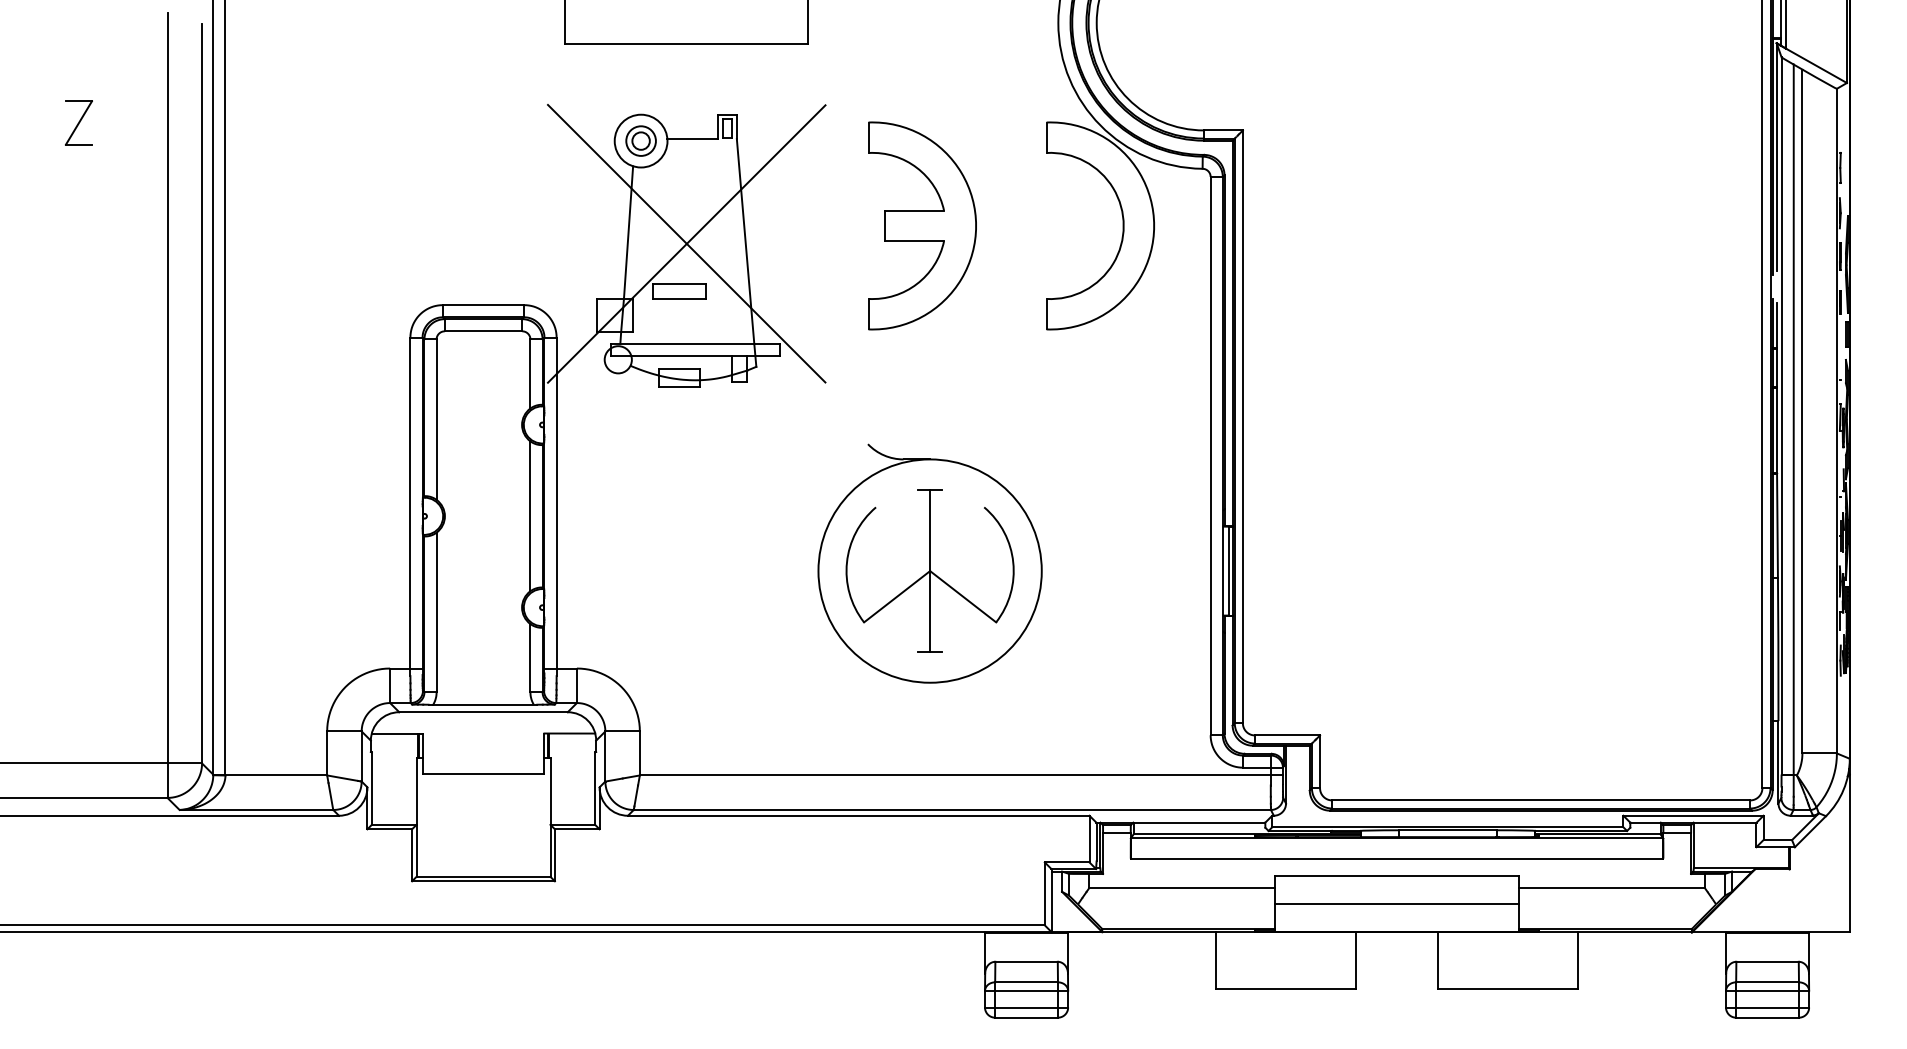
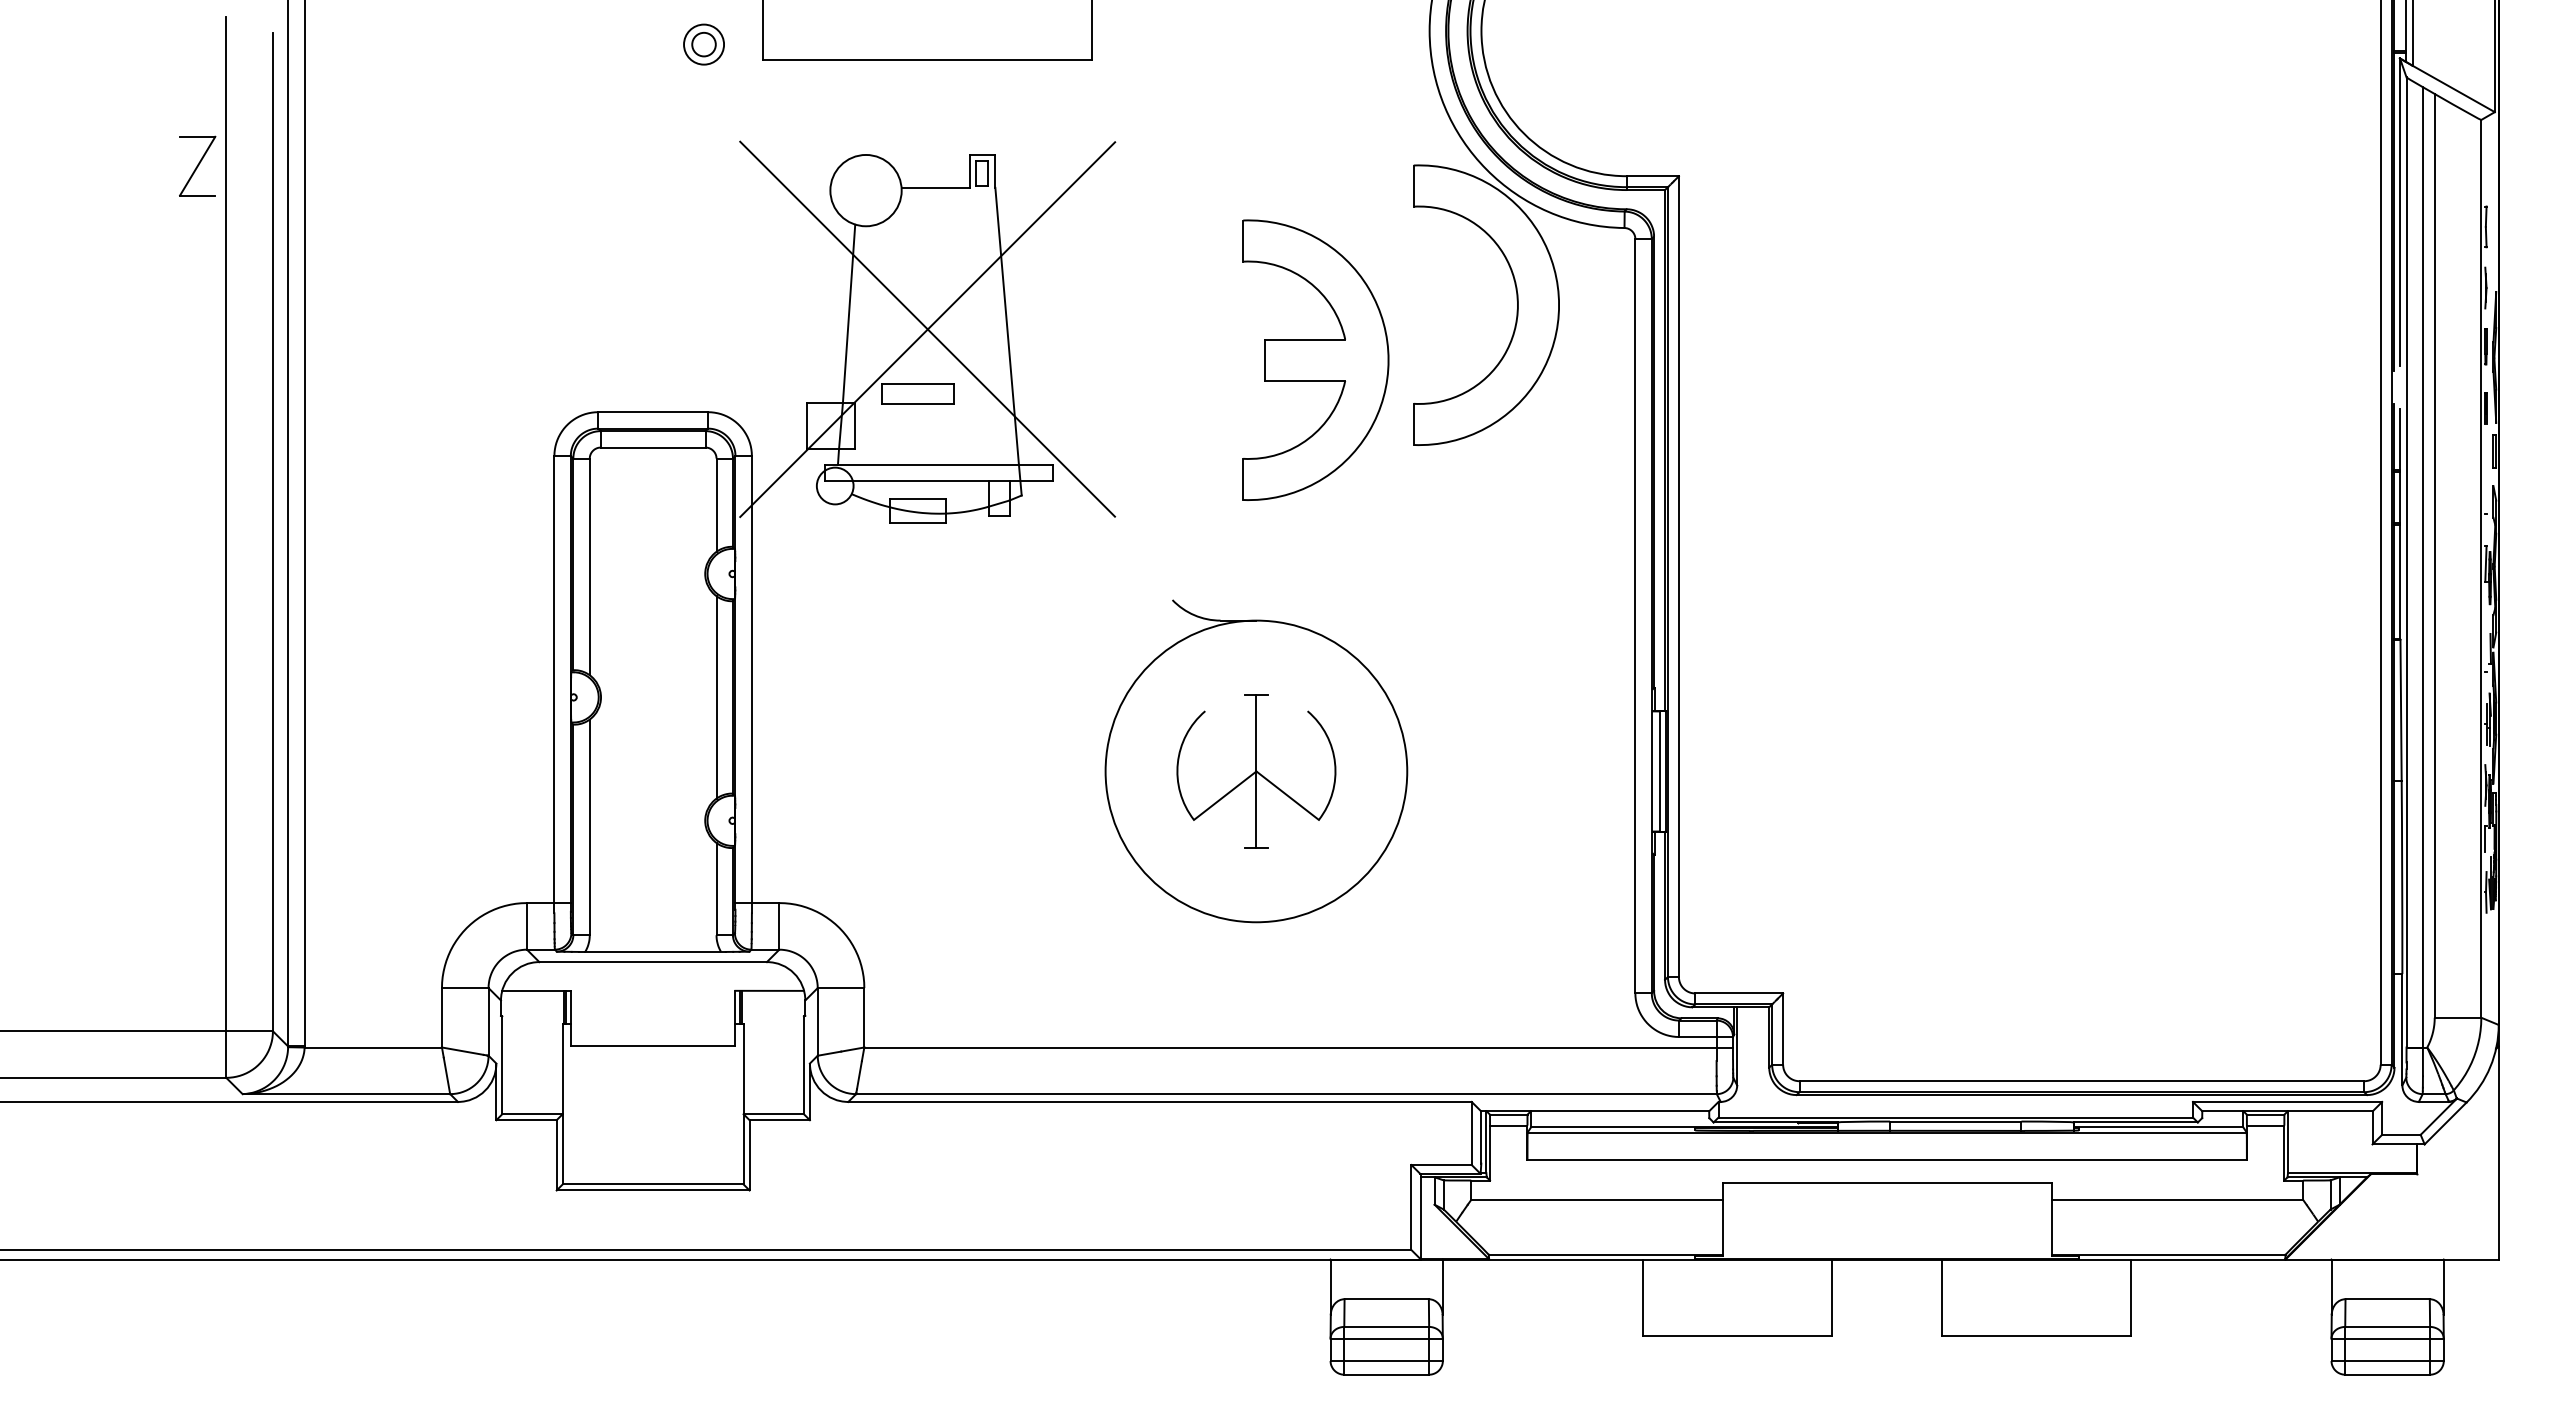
part: (78, 122) -> (197, 165), moved
part: (640, 141) -> (703, 44), moved
part: (922, 225) -> (1315, 359), moved
part: (930, 571) -> (1256, 771), size x0.7
line: (1396, 904) -> (1886, 1221), removed

